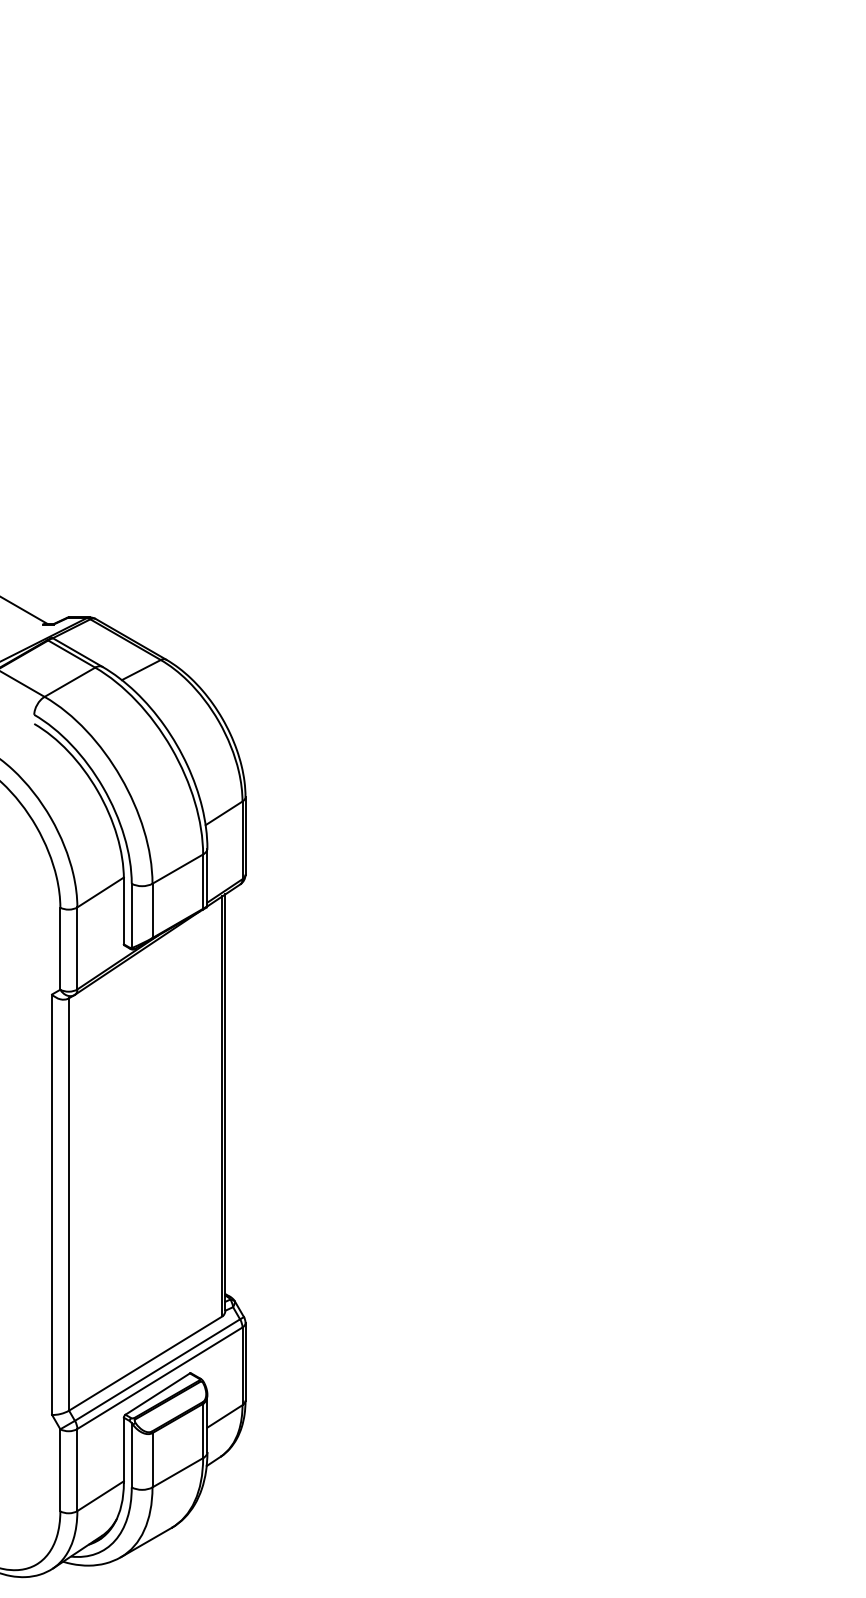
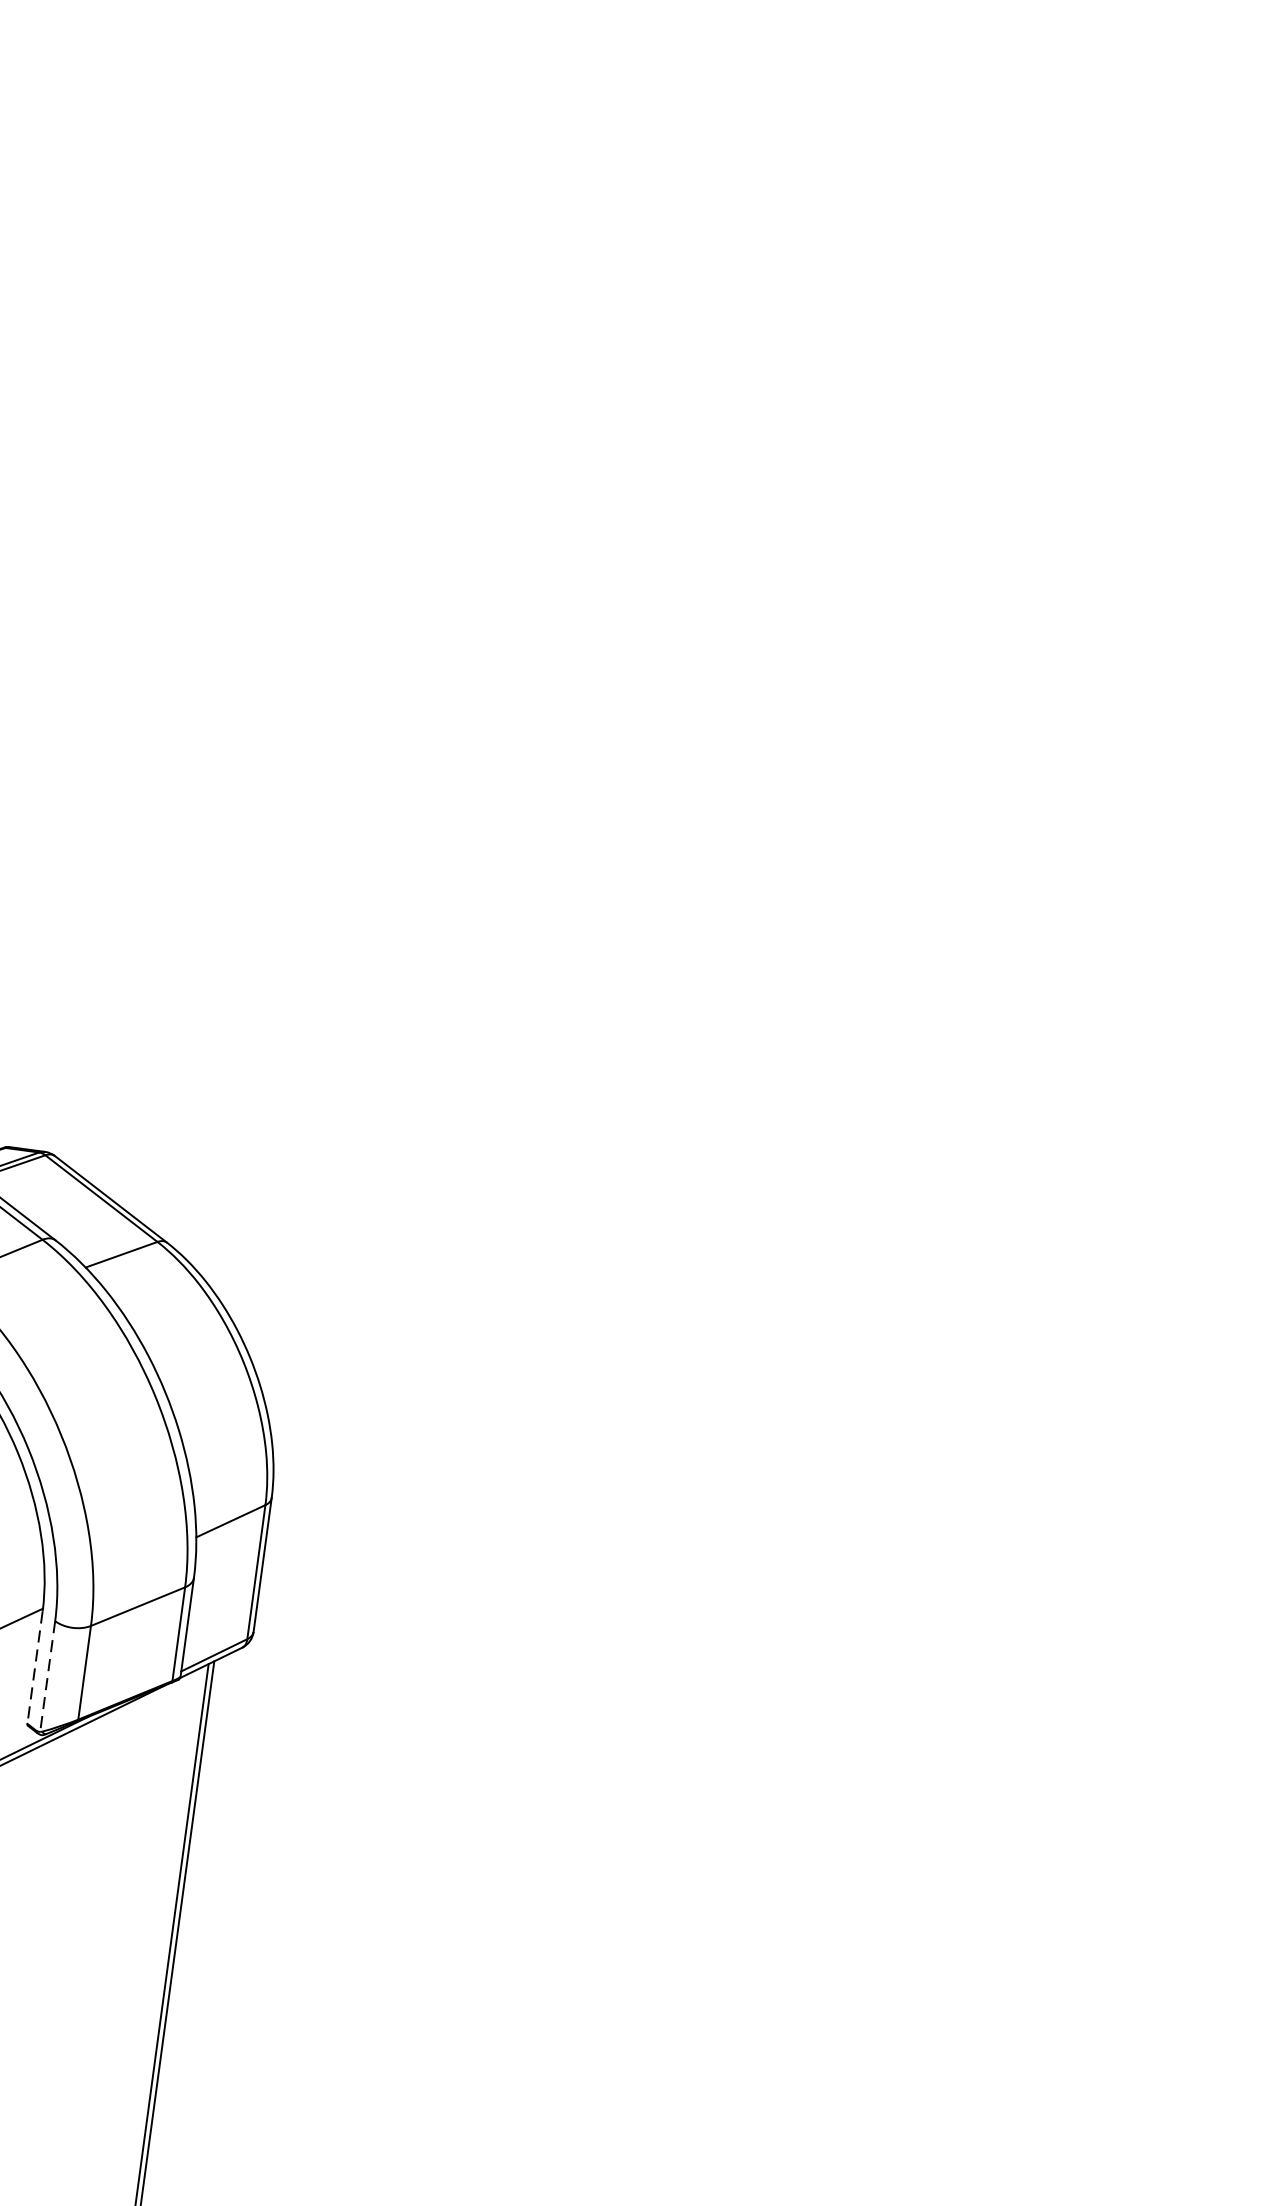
line: (123, 911) -> (34, 1667), solid -> dashed
line: (131, 916) -> (47, 1677), solid -> dashed

